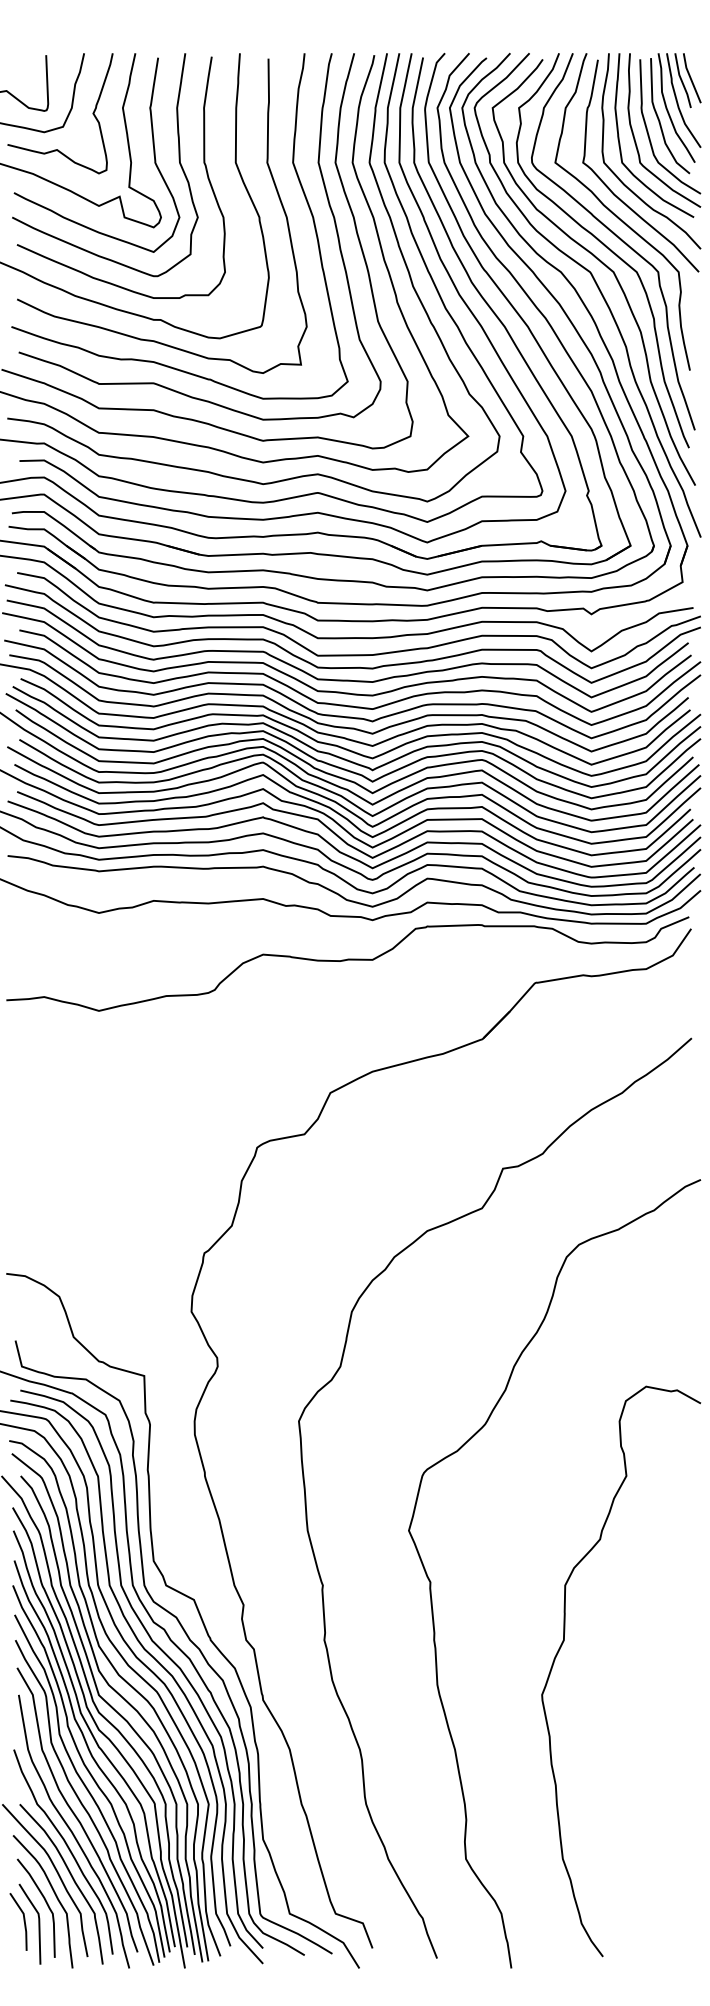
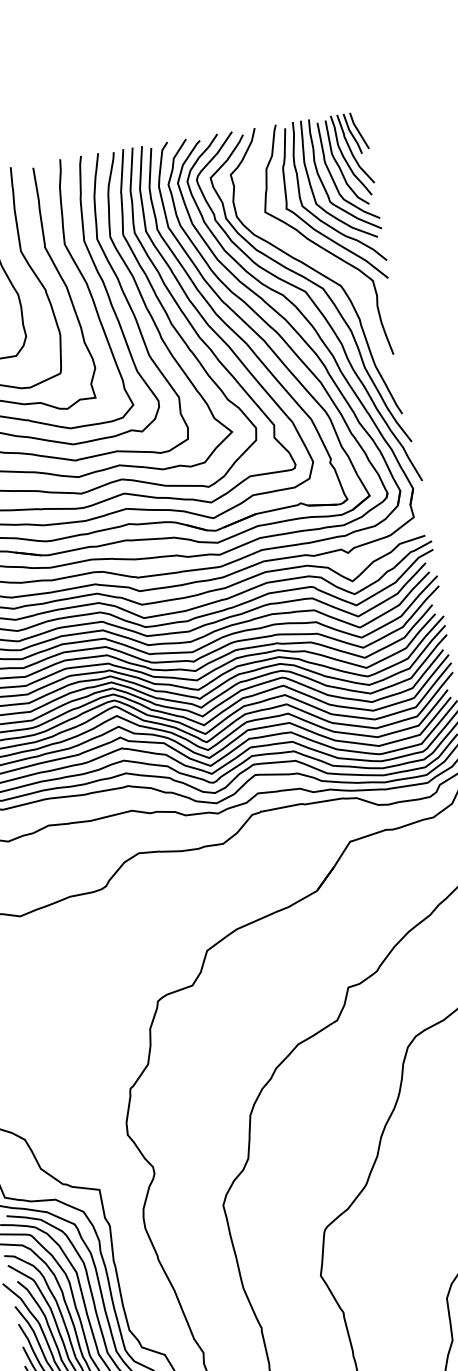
curve: (615, 236) -> (320, 261), removed

